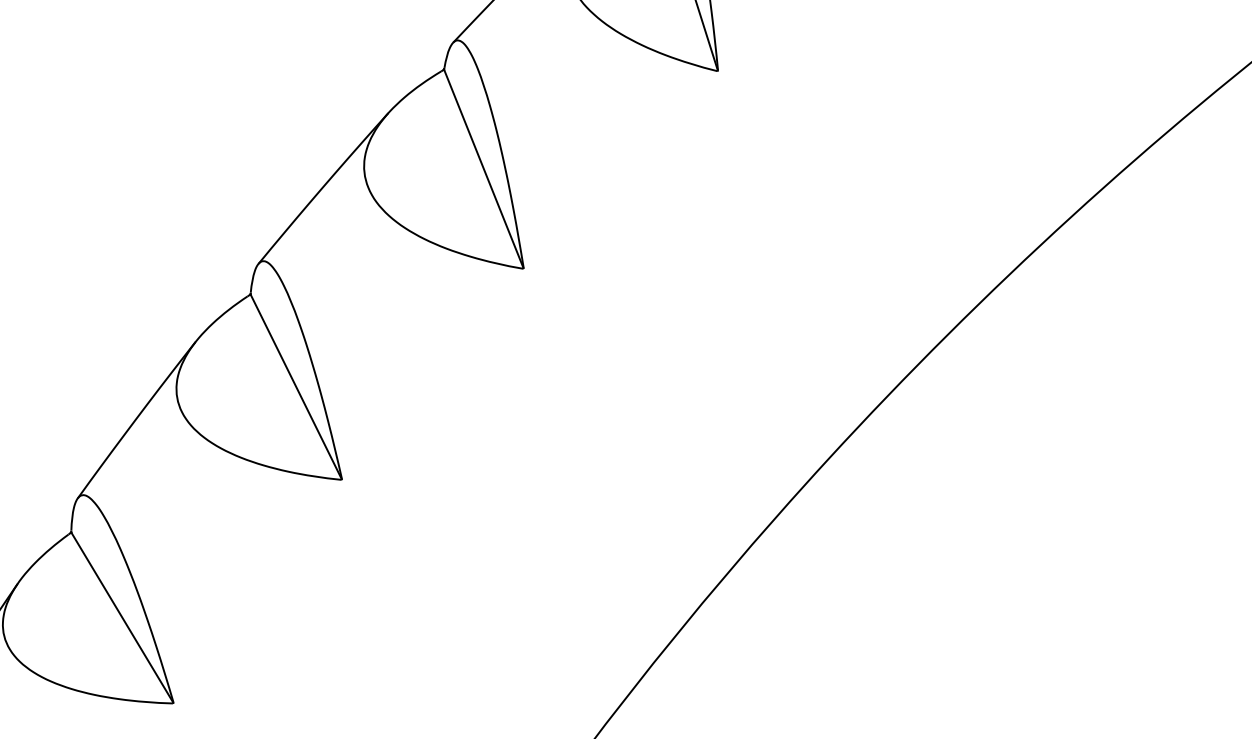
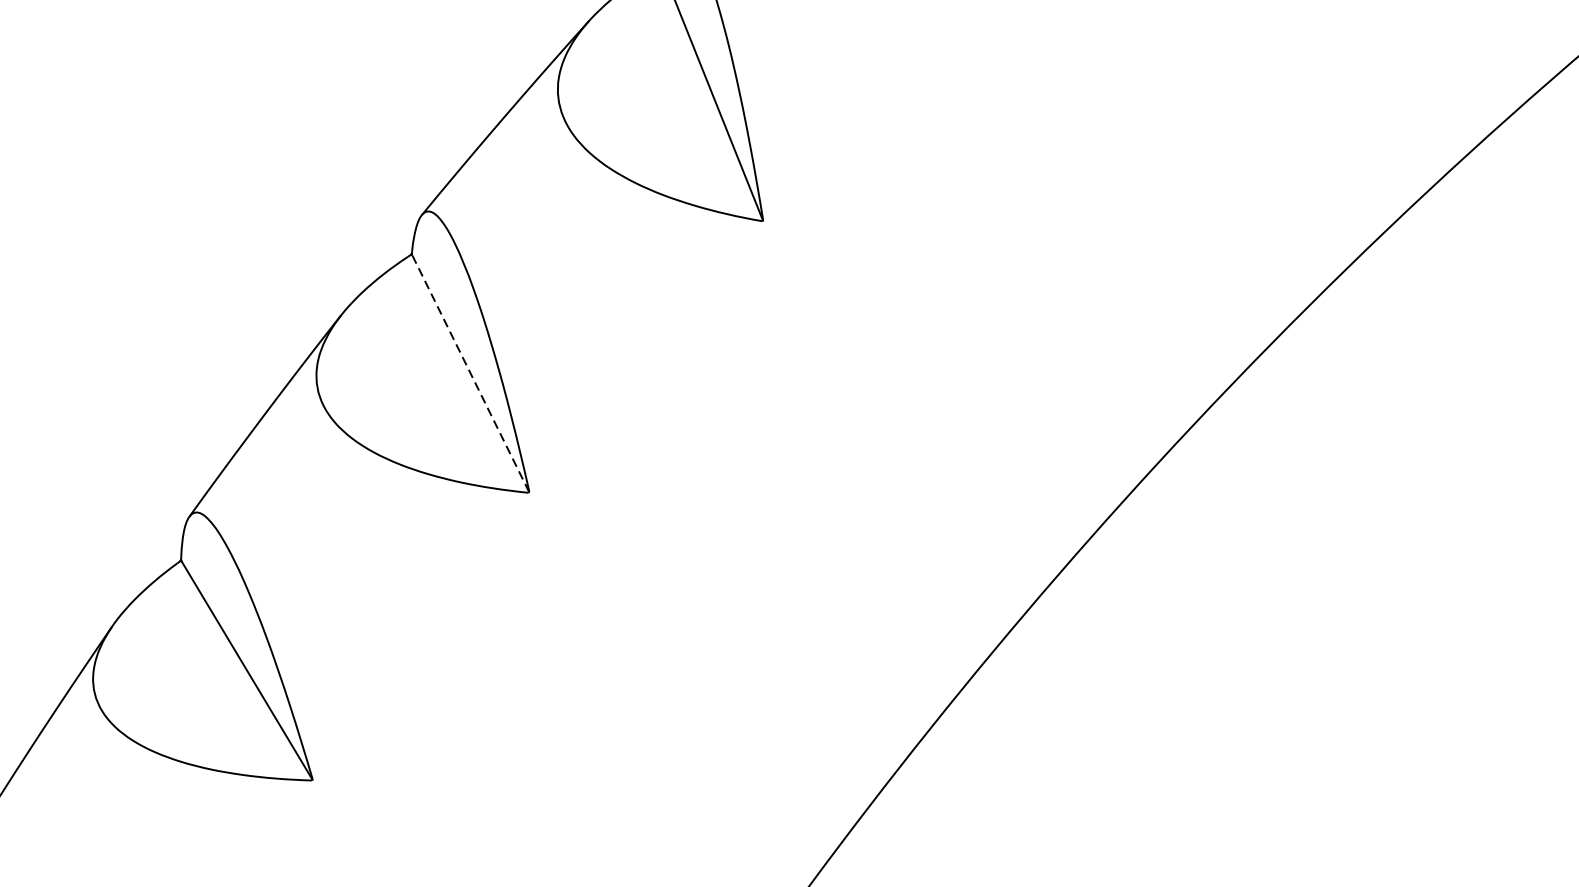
line: (296, 387) -> (470, 373), solid -> dashed

